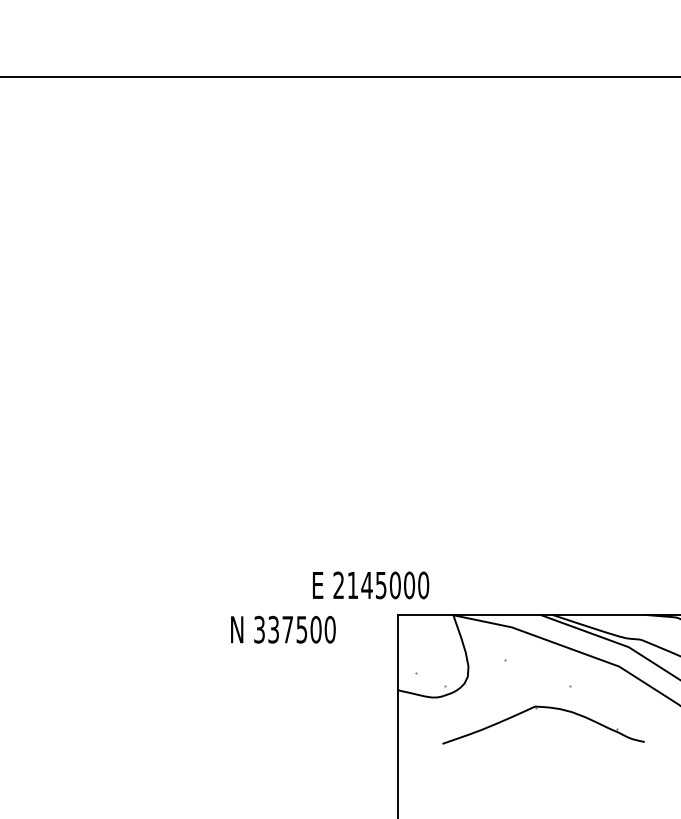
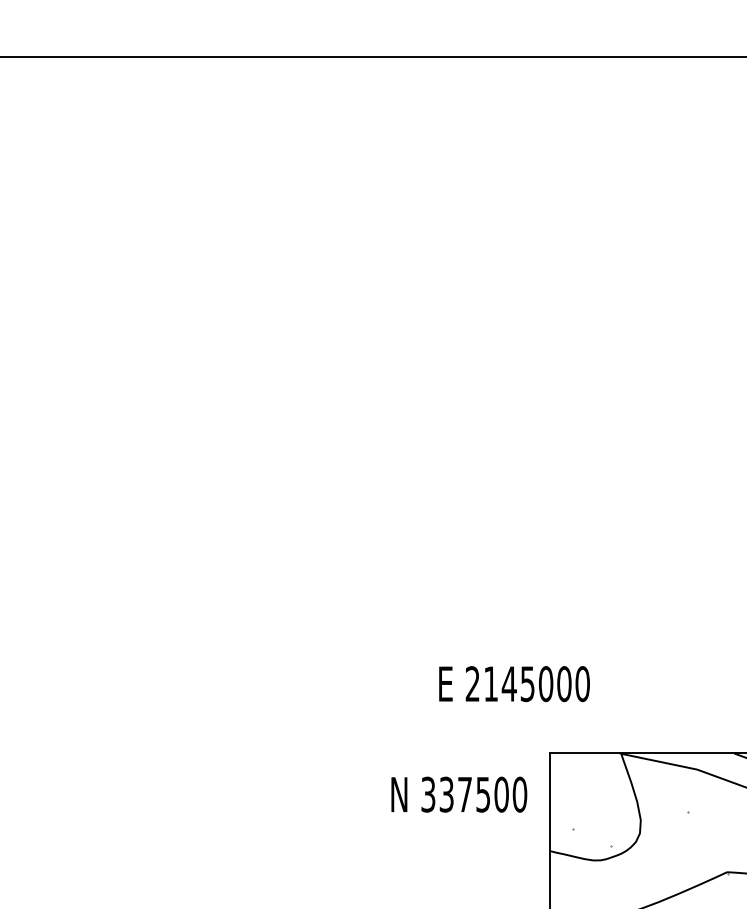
text: (371, 585) -> (515, 684), moved
text: (283, 629) -> (459, 794), moved

